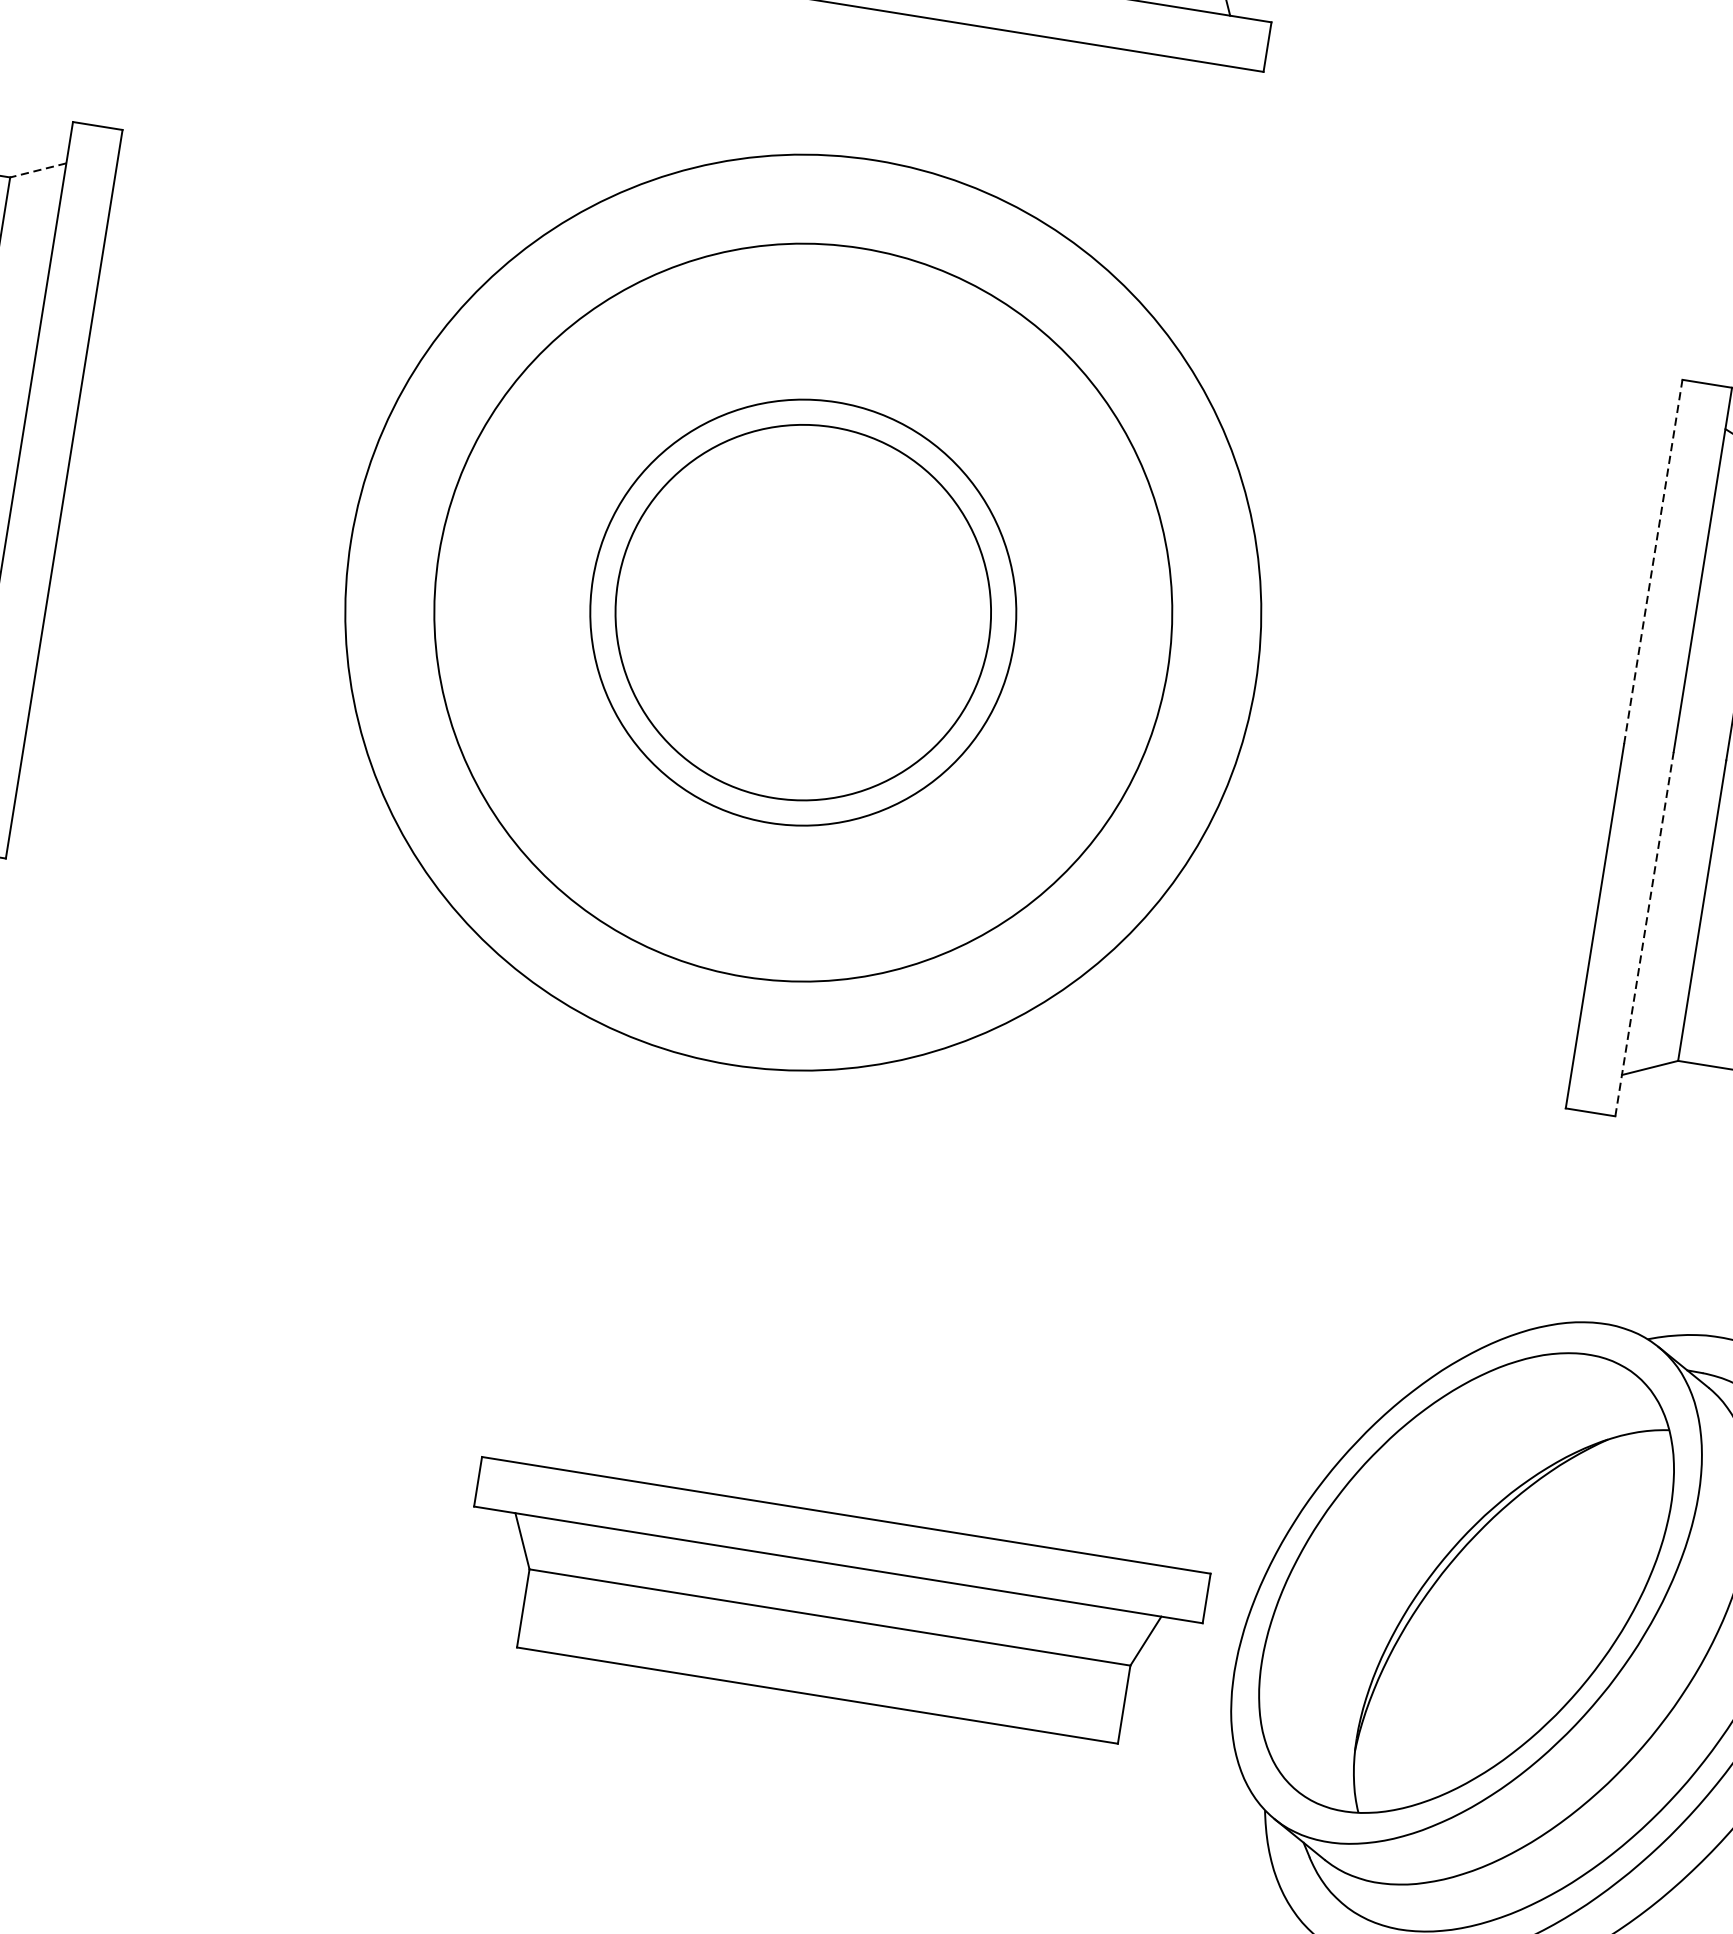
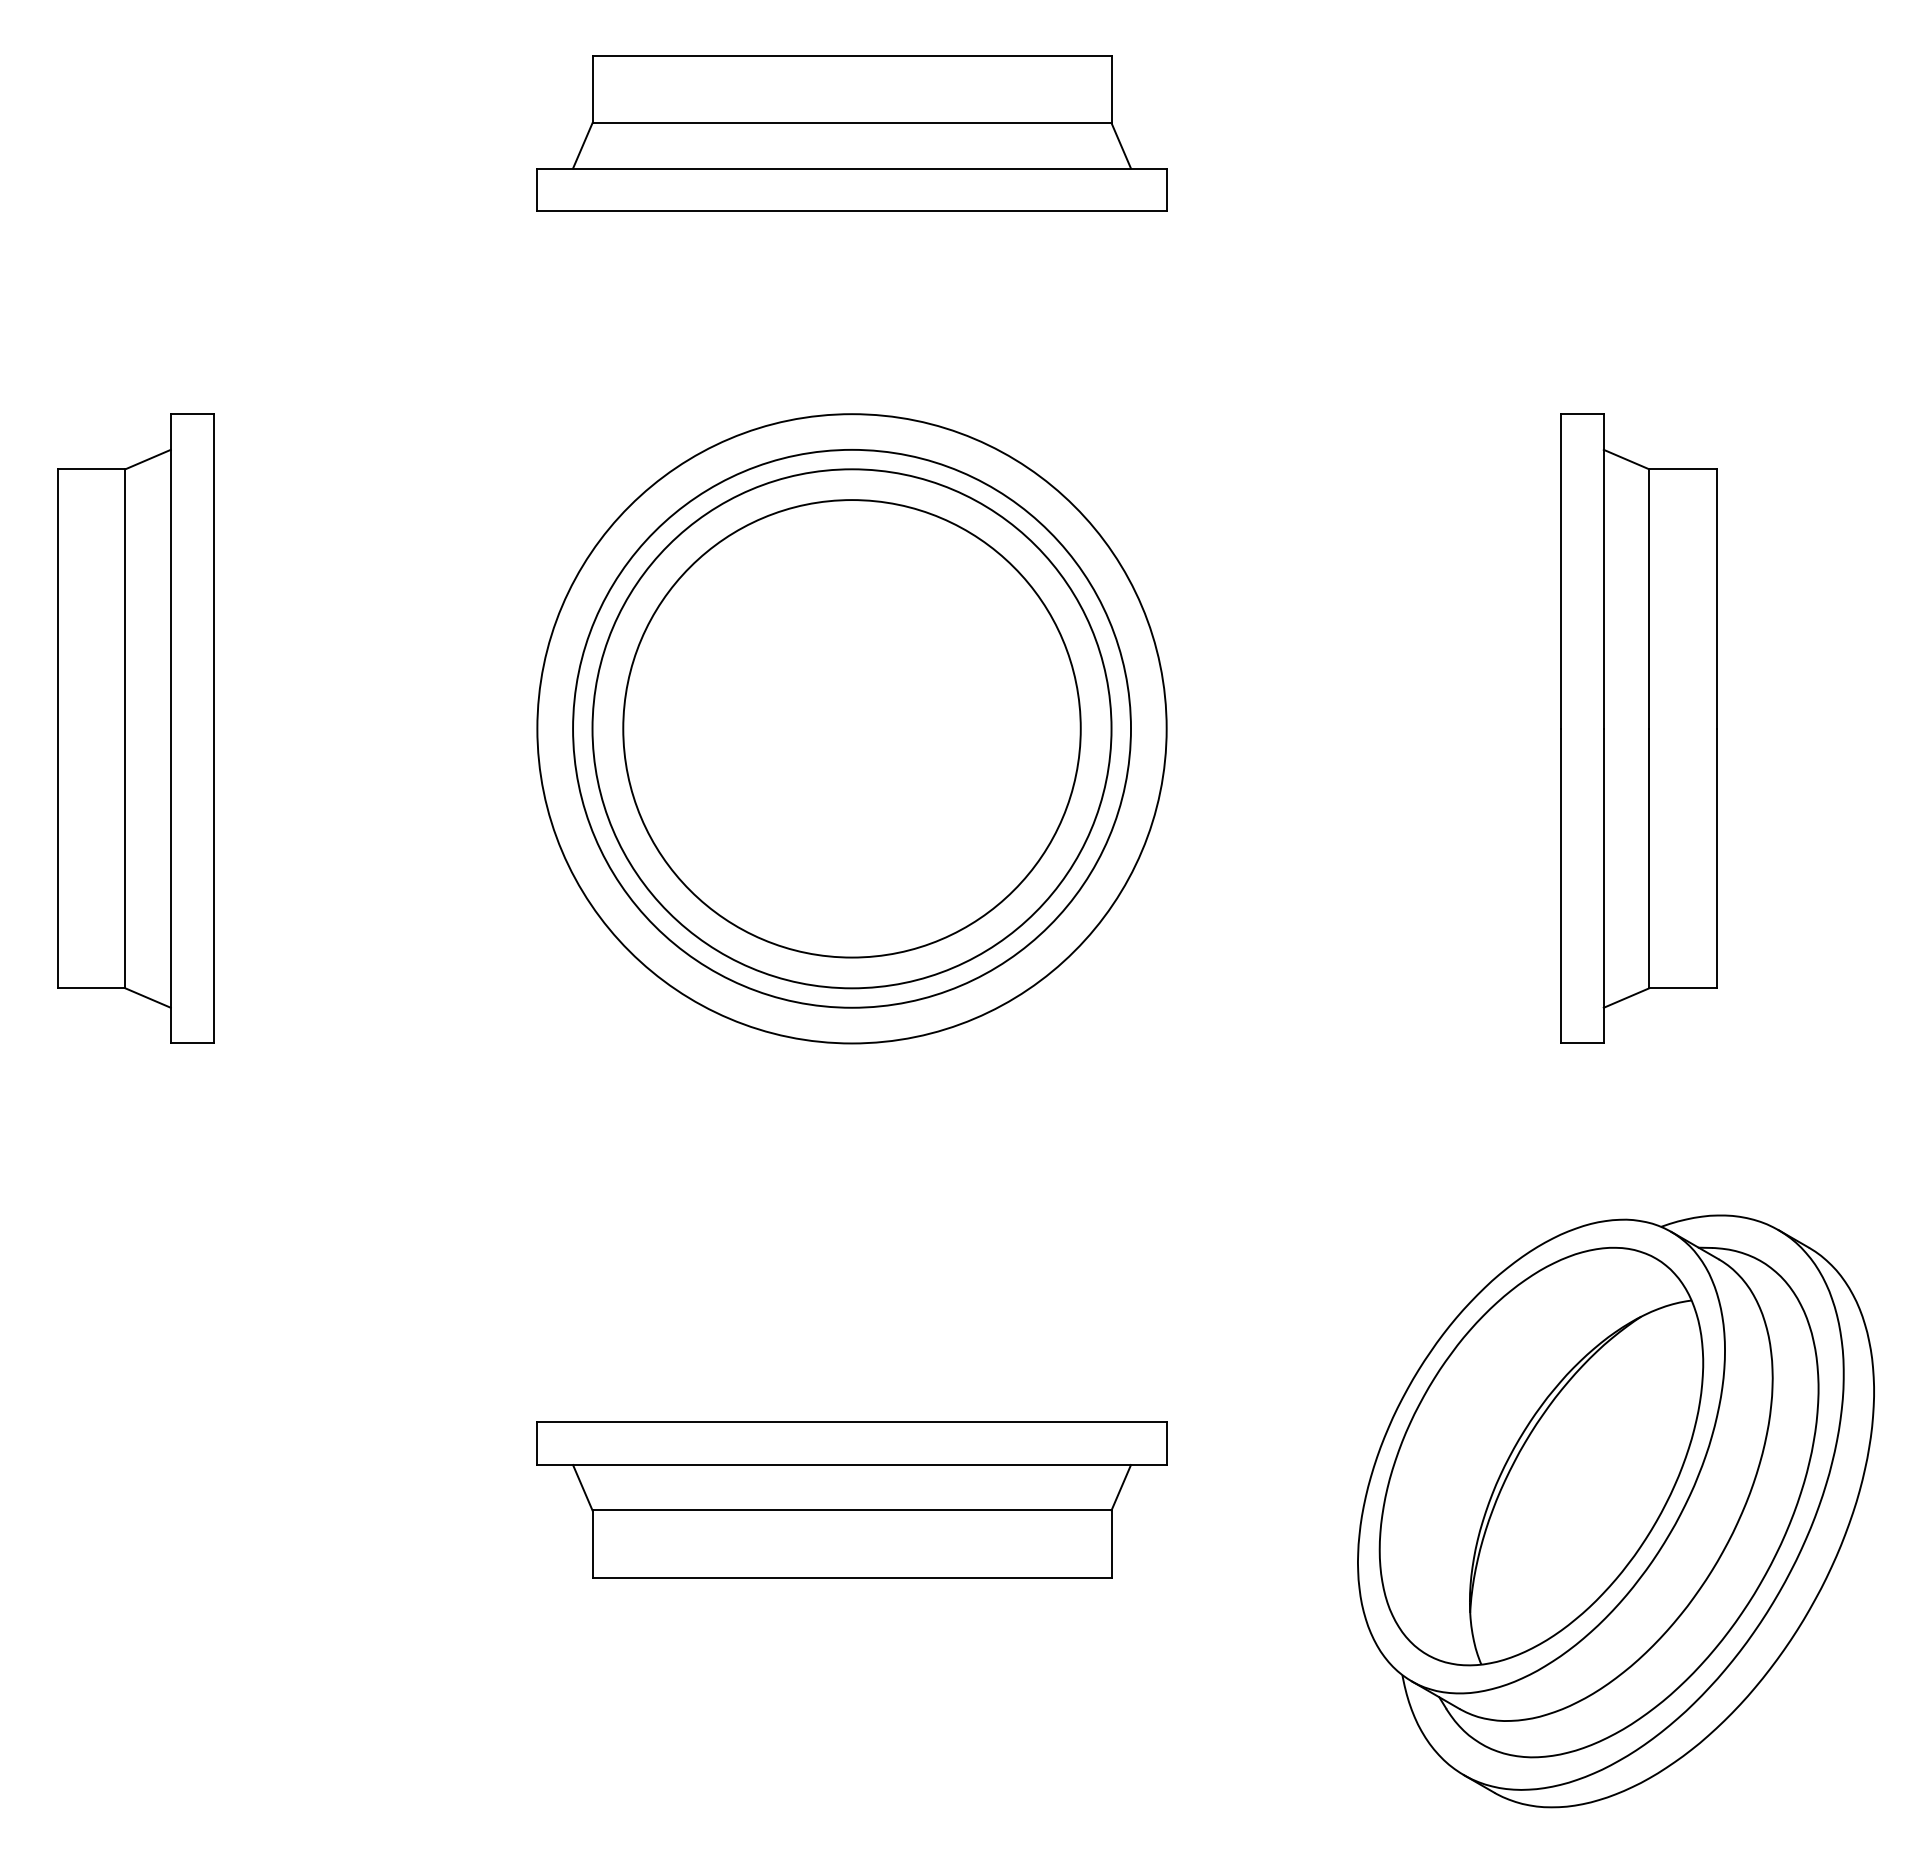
line: (38, 170) -> (148, 459), dashed -> solid
line: (1653, 562) -> (1561, 571), dashed -> solid
circle: (802, 612) -> (851, 728), size x1.43
circle: (802, 612) -> (851, 728), size x1.43
circle: (803, 612) -> (852, 728), size x0.71
line: (1644, 933) -> (1603, 885), dashed -> solid
part: (831, 1604) -> (851, 1499), moved

